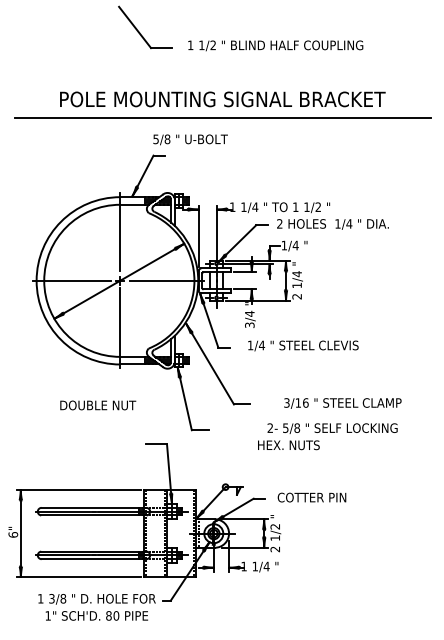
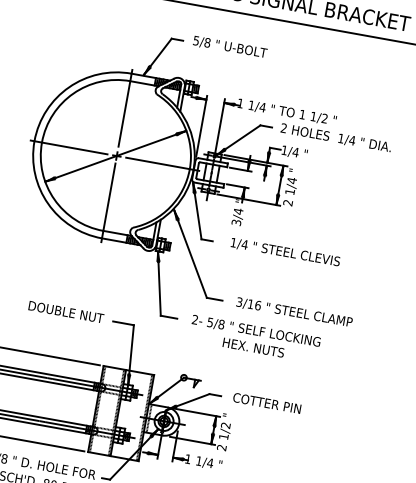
text: (190, 139) -> (230, 47), moved
text: (342, 403) -> (294, 312), moved
text: (98, 405) -> (66, 312), moved
text: (332, 428) -> (256, 331), moved

